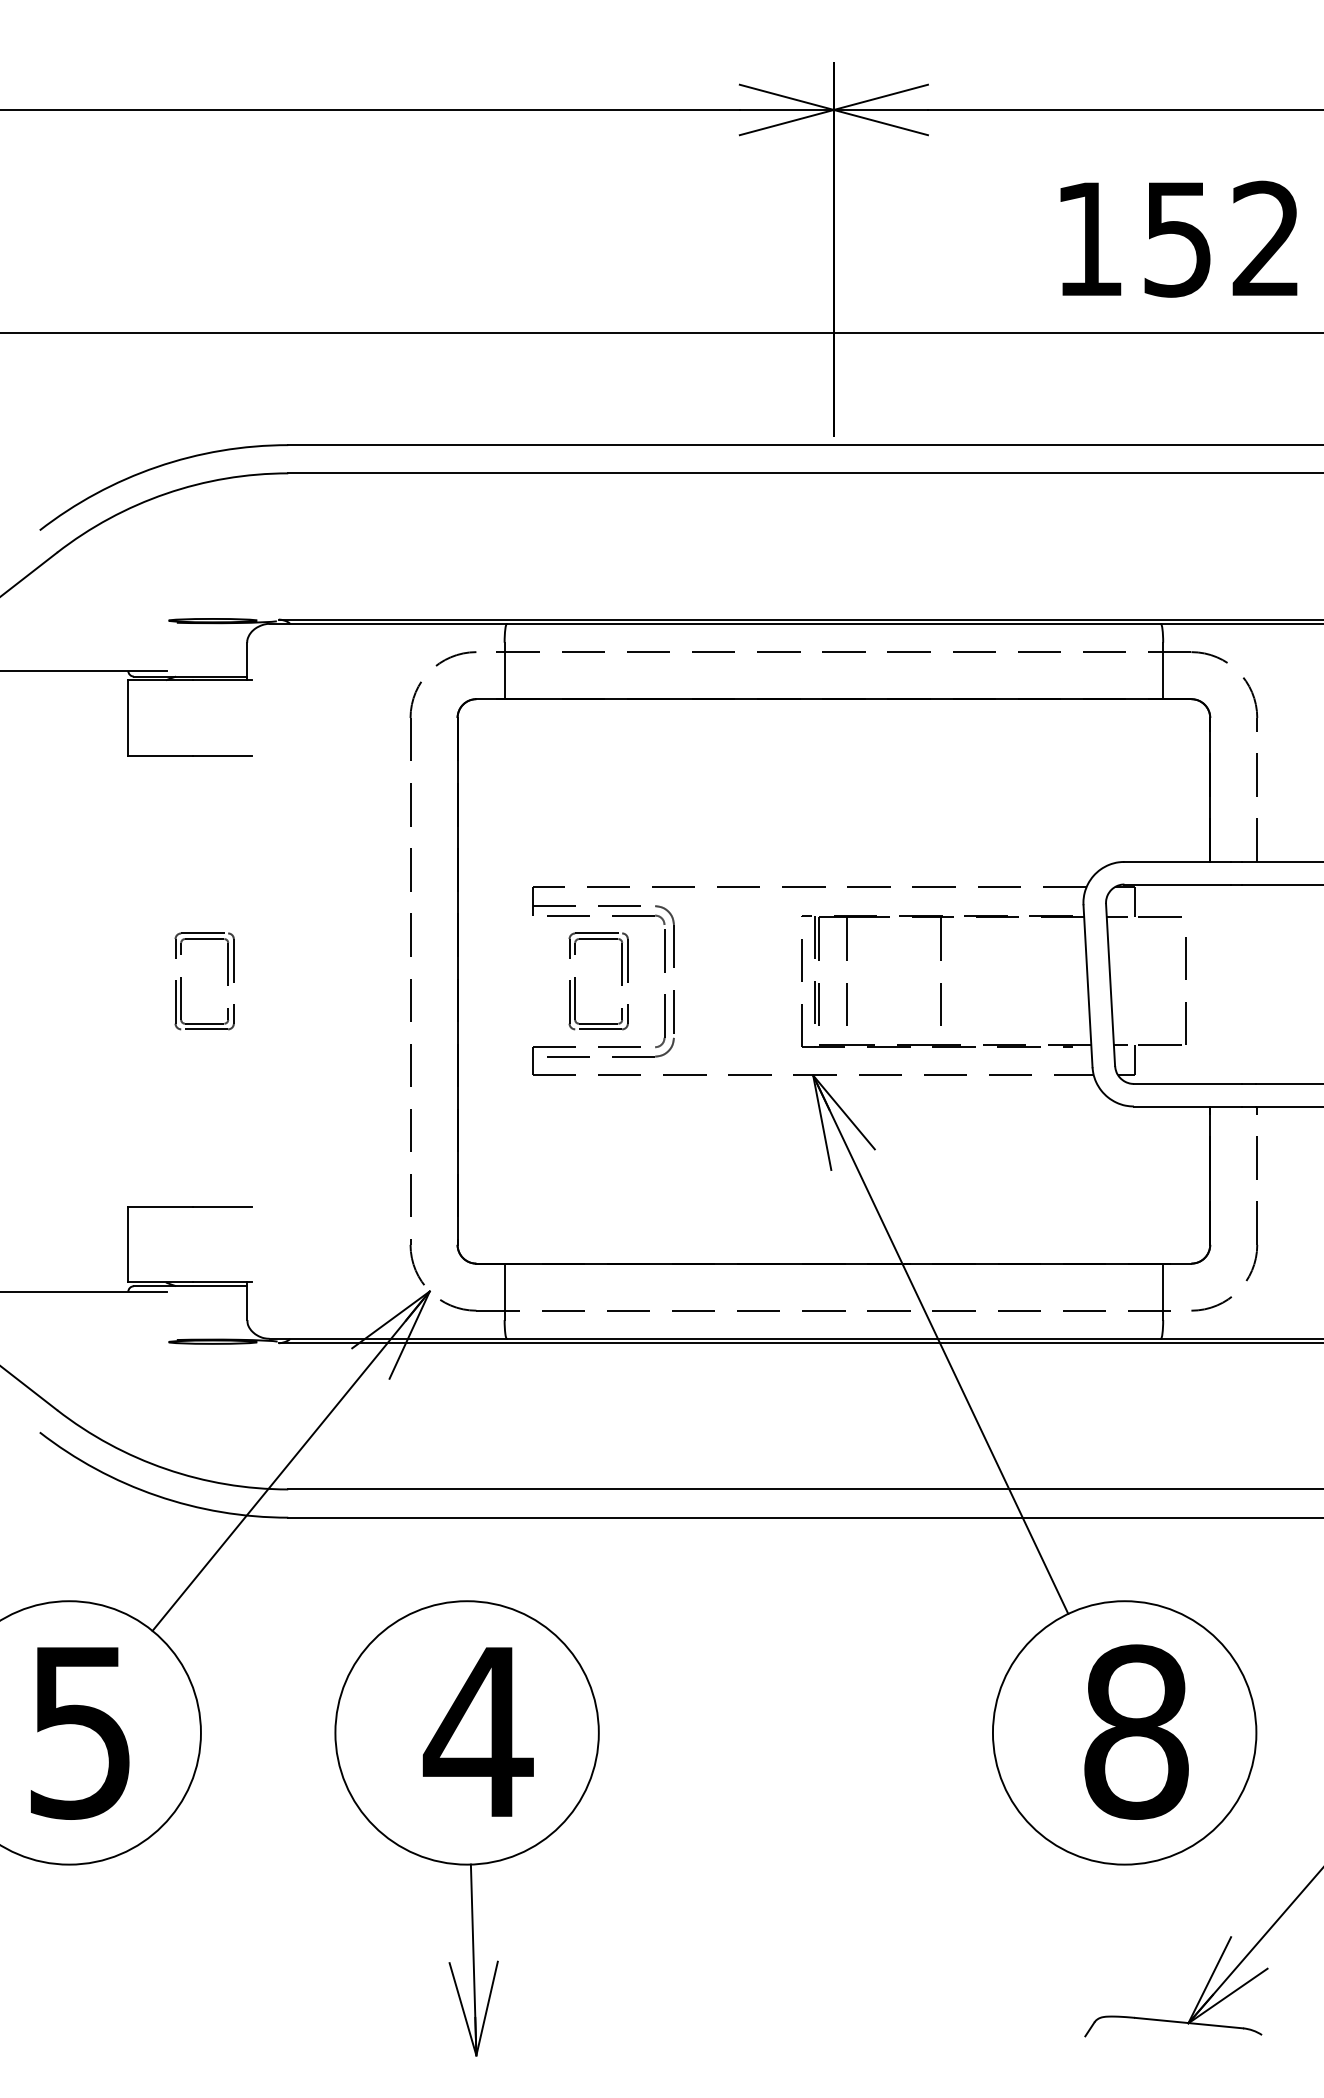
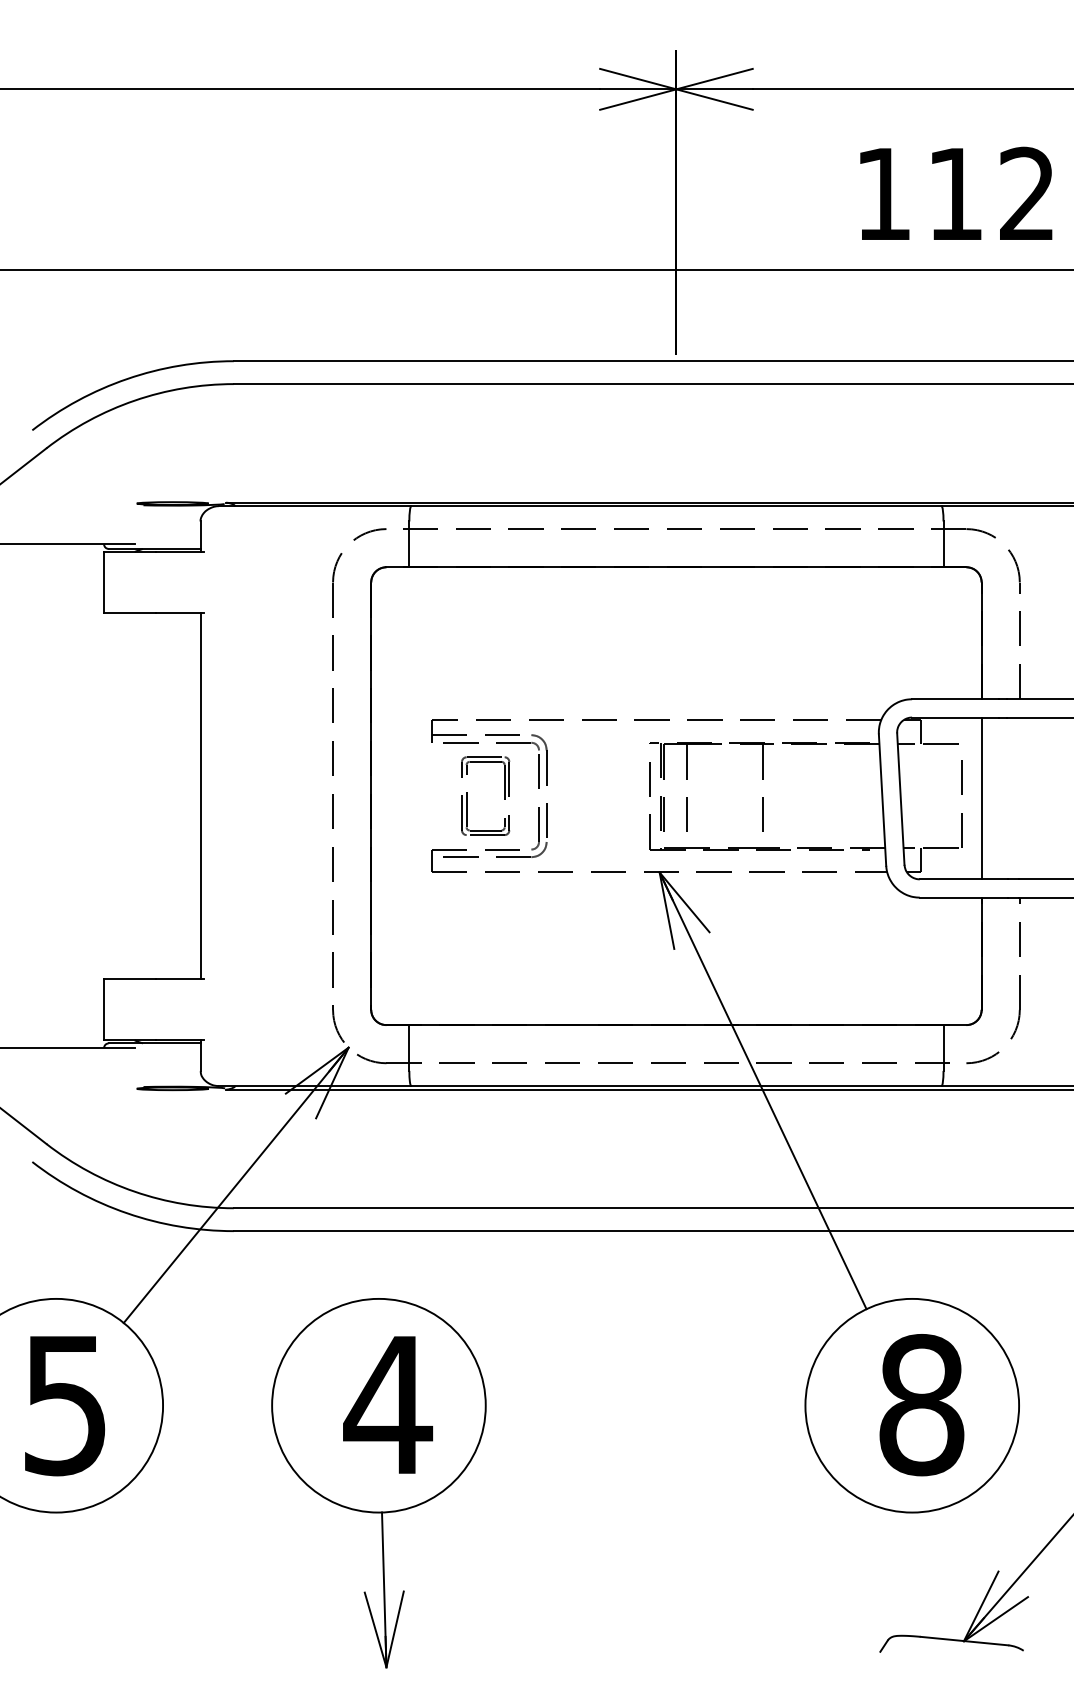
text: (1177, 239) -> (955, 194), 152 -> 112
part: (181, 981) -> (147, 796), removed
line: (247, 981) -> (200, 796), added
line: (1210, 983) -> (981, 797), added

